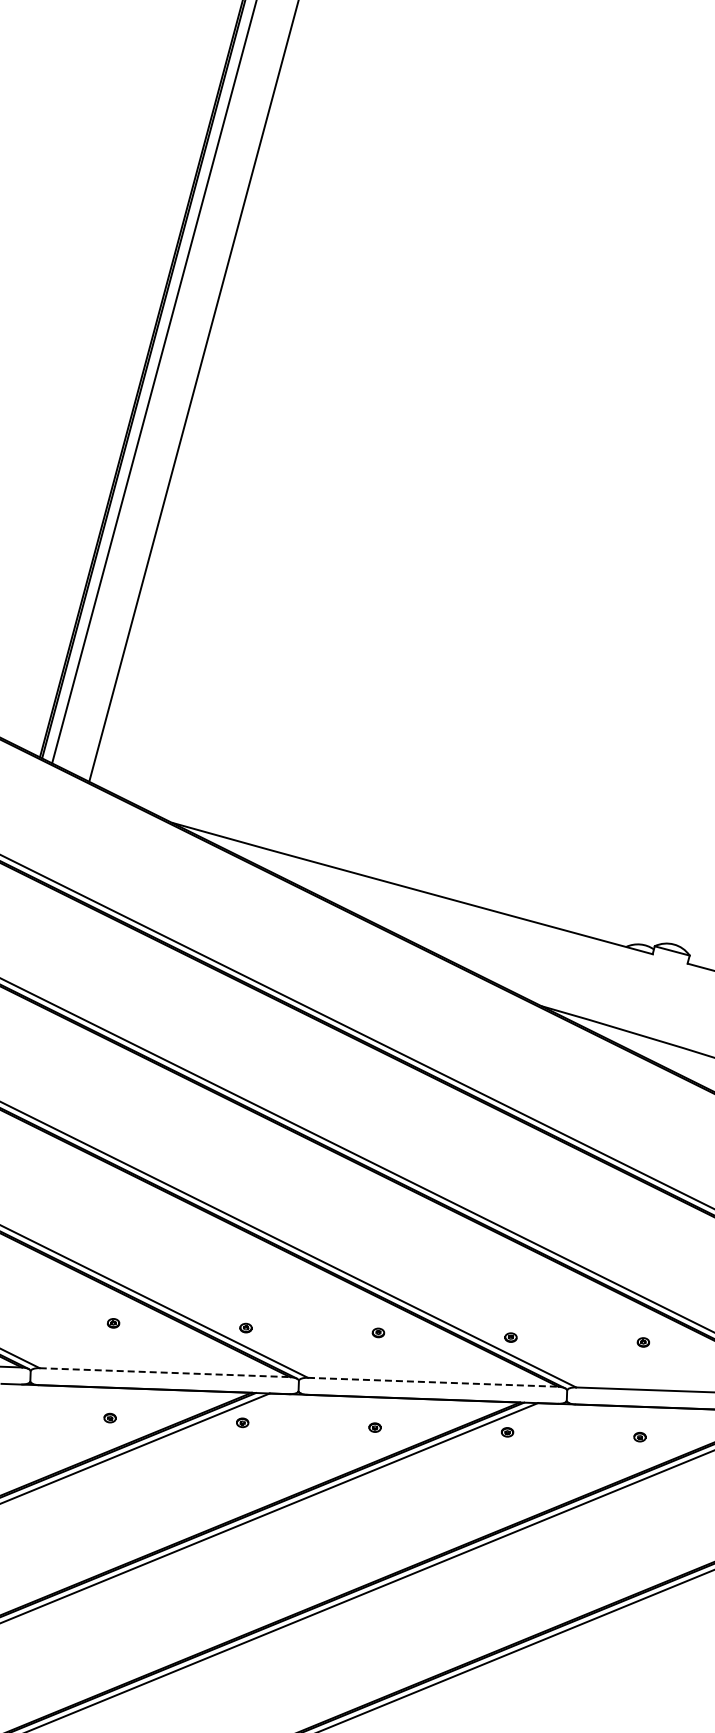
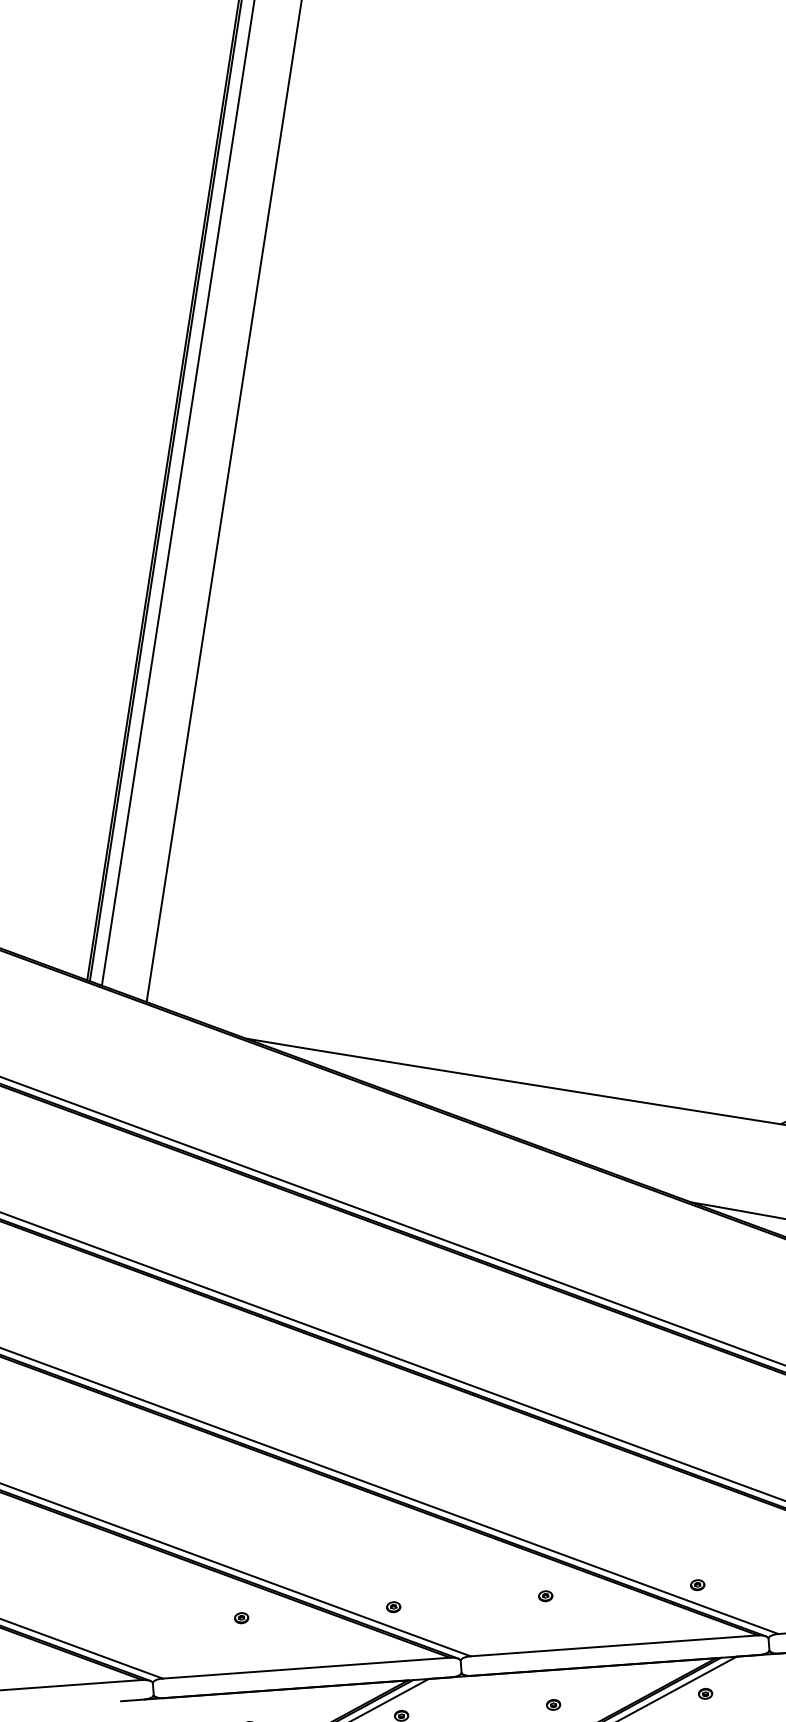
line: (165, 1372) -> (307, 1667), dashed -> solid
line: (433, 1382) -> (614, 1646), dashed -> solid

